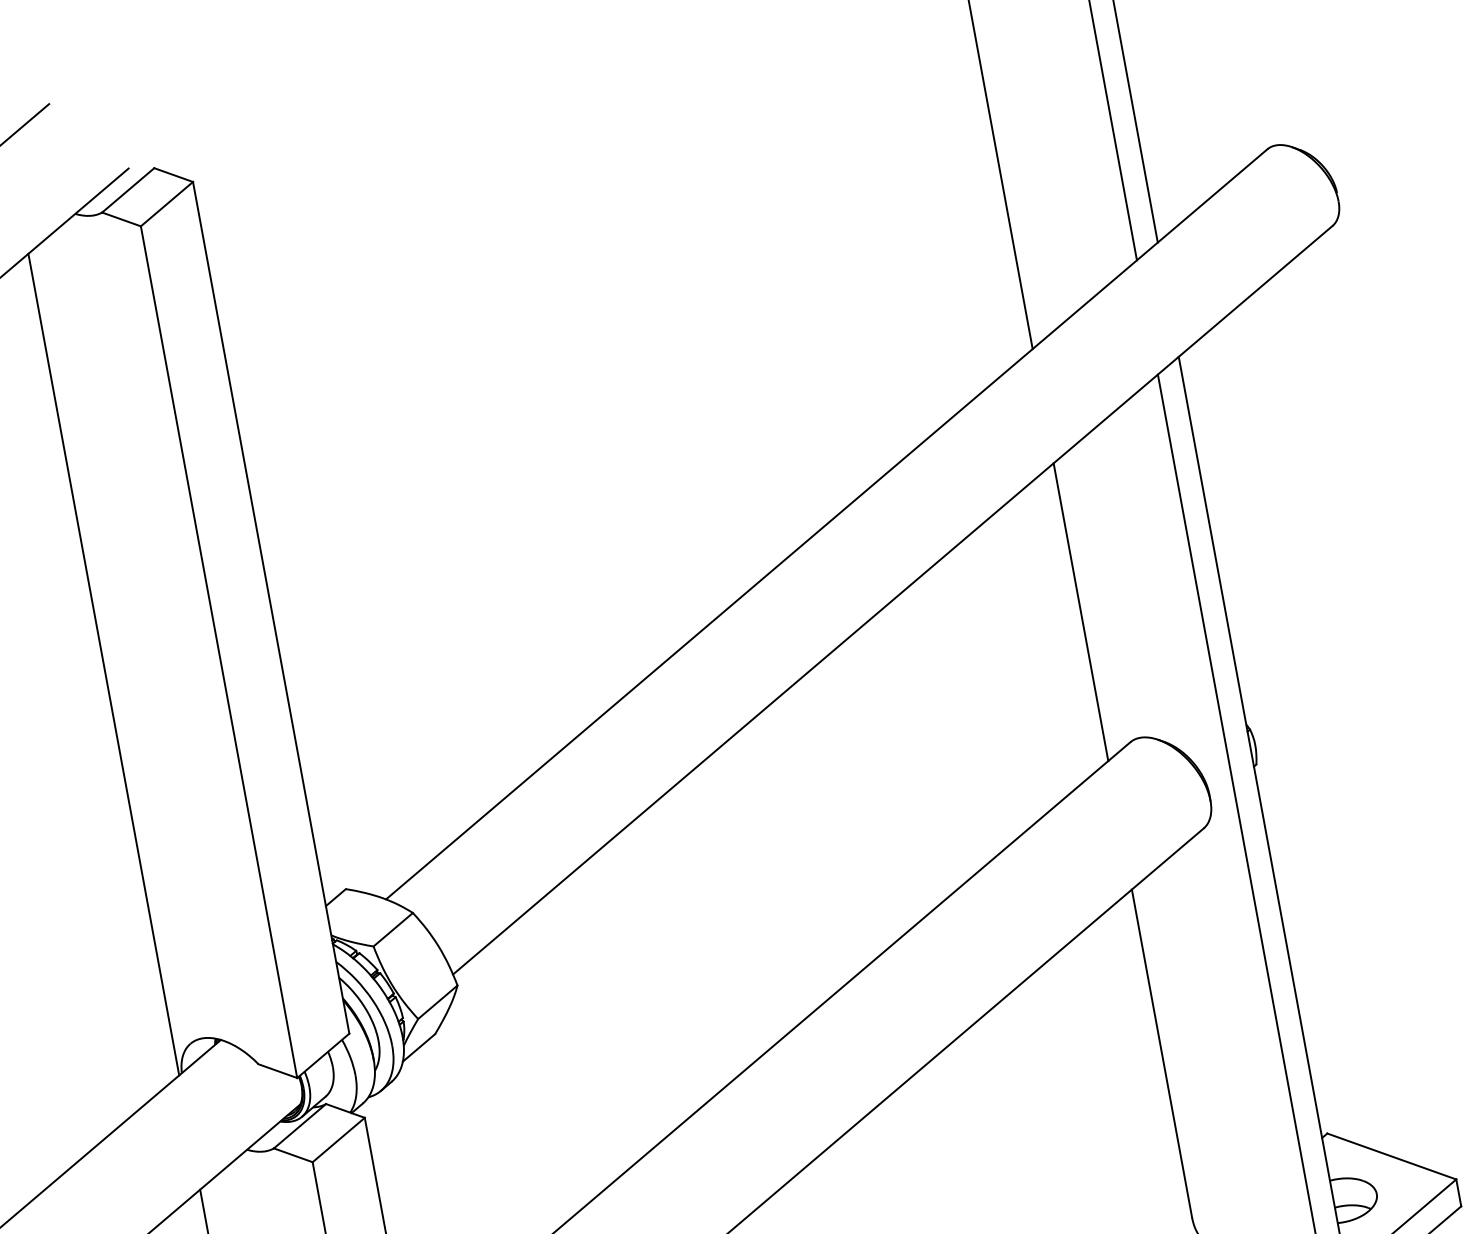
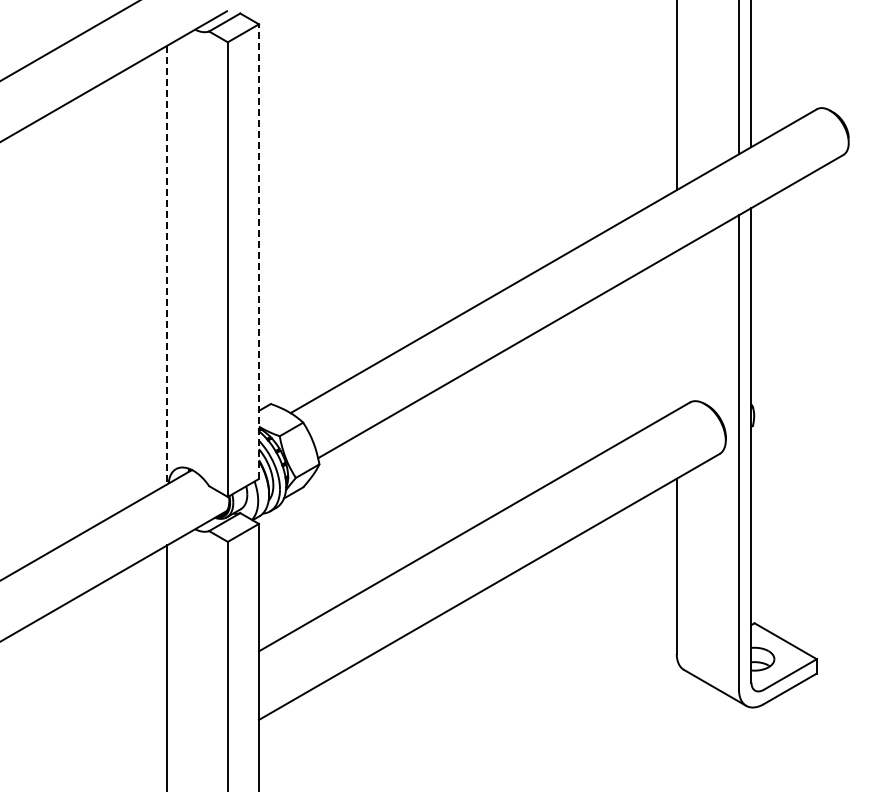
line: (270, 607) -> (258, 251), solid -> dashed
line: (1080, 611) -> (676, 330), removed
line: (104, 665) -> (167, 265), solid -> dashed

